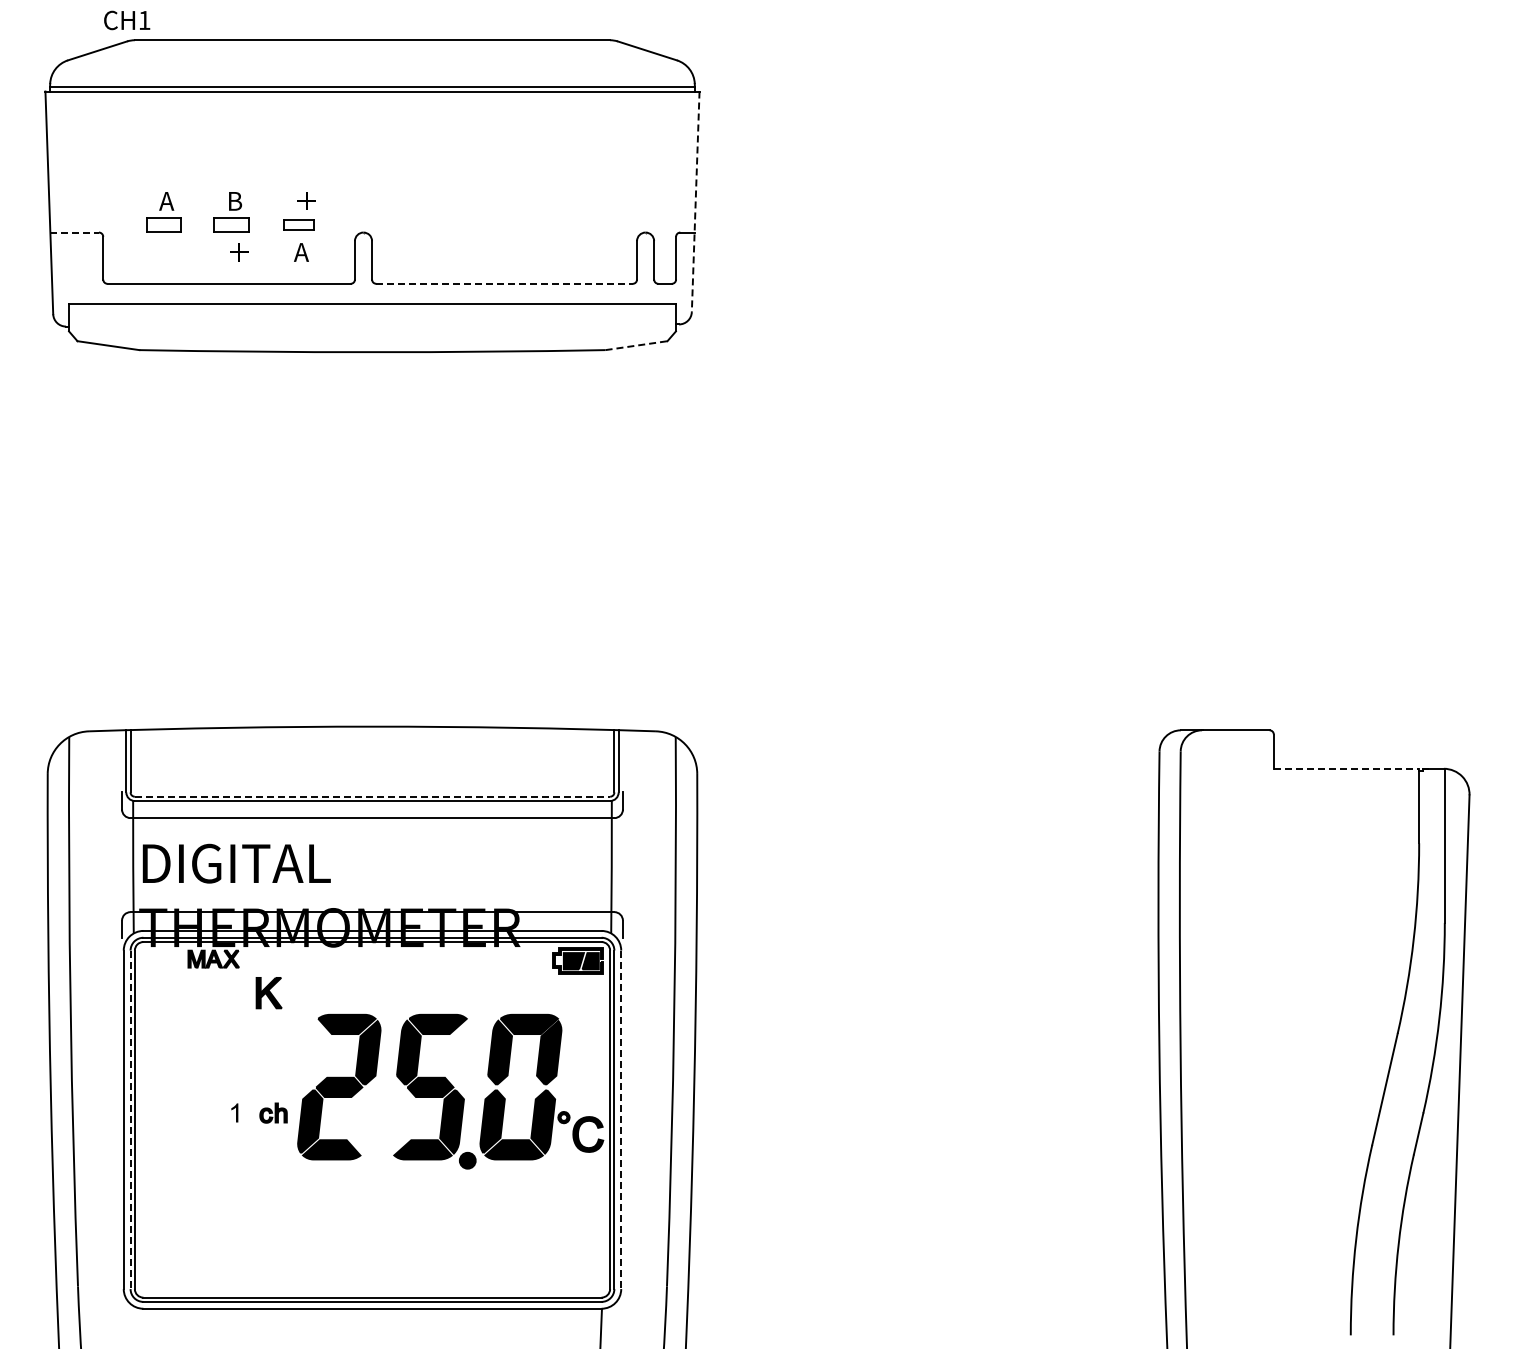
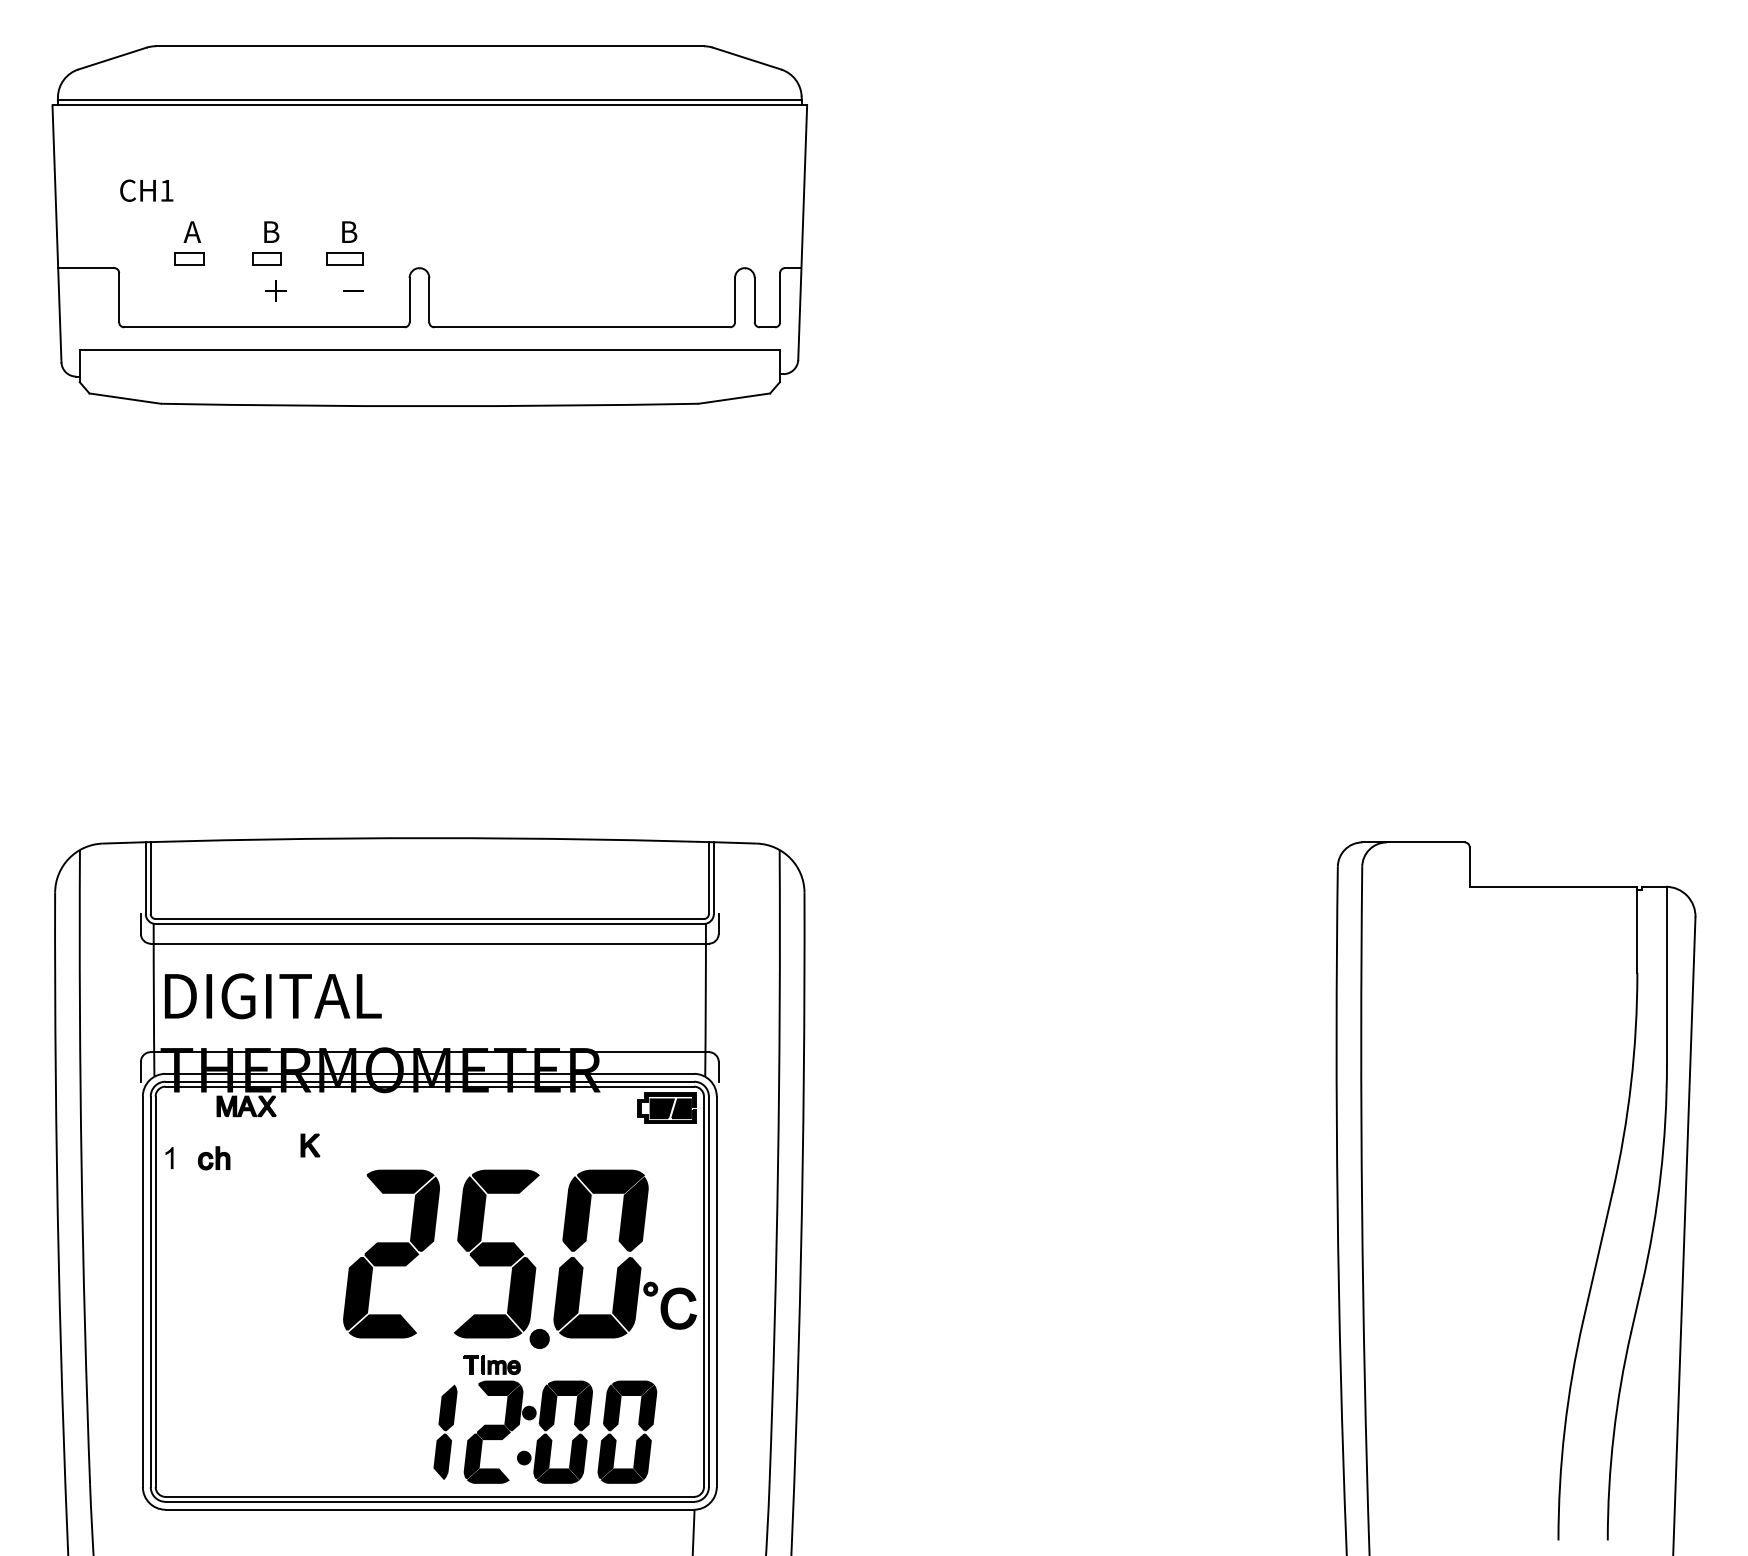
text: (127, 20) -> (147, 190), moved
text: (305, 201) -> (352, 232), ＋ -> B
line: (695, 202) -> (802, 233), dashed -> solid
part: (163, 224) -> (188, 258), size x0.71
part: (231, 224) -> (267, 258), size x0.71
line: (75, 232) -> (87, 268), dashed -> solid
text: (304, 252) -> (351, 291), A -> －
line: (505, 283) -> (583, 326), dashed -> solid
line: (637, 345) -> (735, 398), dashed -> solid
line: (1346, 768) -> (1553, 886), dashed -> solid
line: (372, 796) -> (429, 918), dashed -> solid
part: (268, 992) -> (309, 1144), size x0.62
part: (259, 1112) -> (197, 1157), moved
line: (130, 1120) -> (150, 1292), dashed -> solid
line: (621, 1120) -> (717, 1292), dashed -> solid
part: (472, 1230) -> (545, 1419), added

